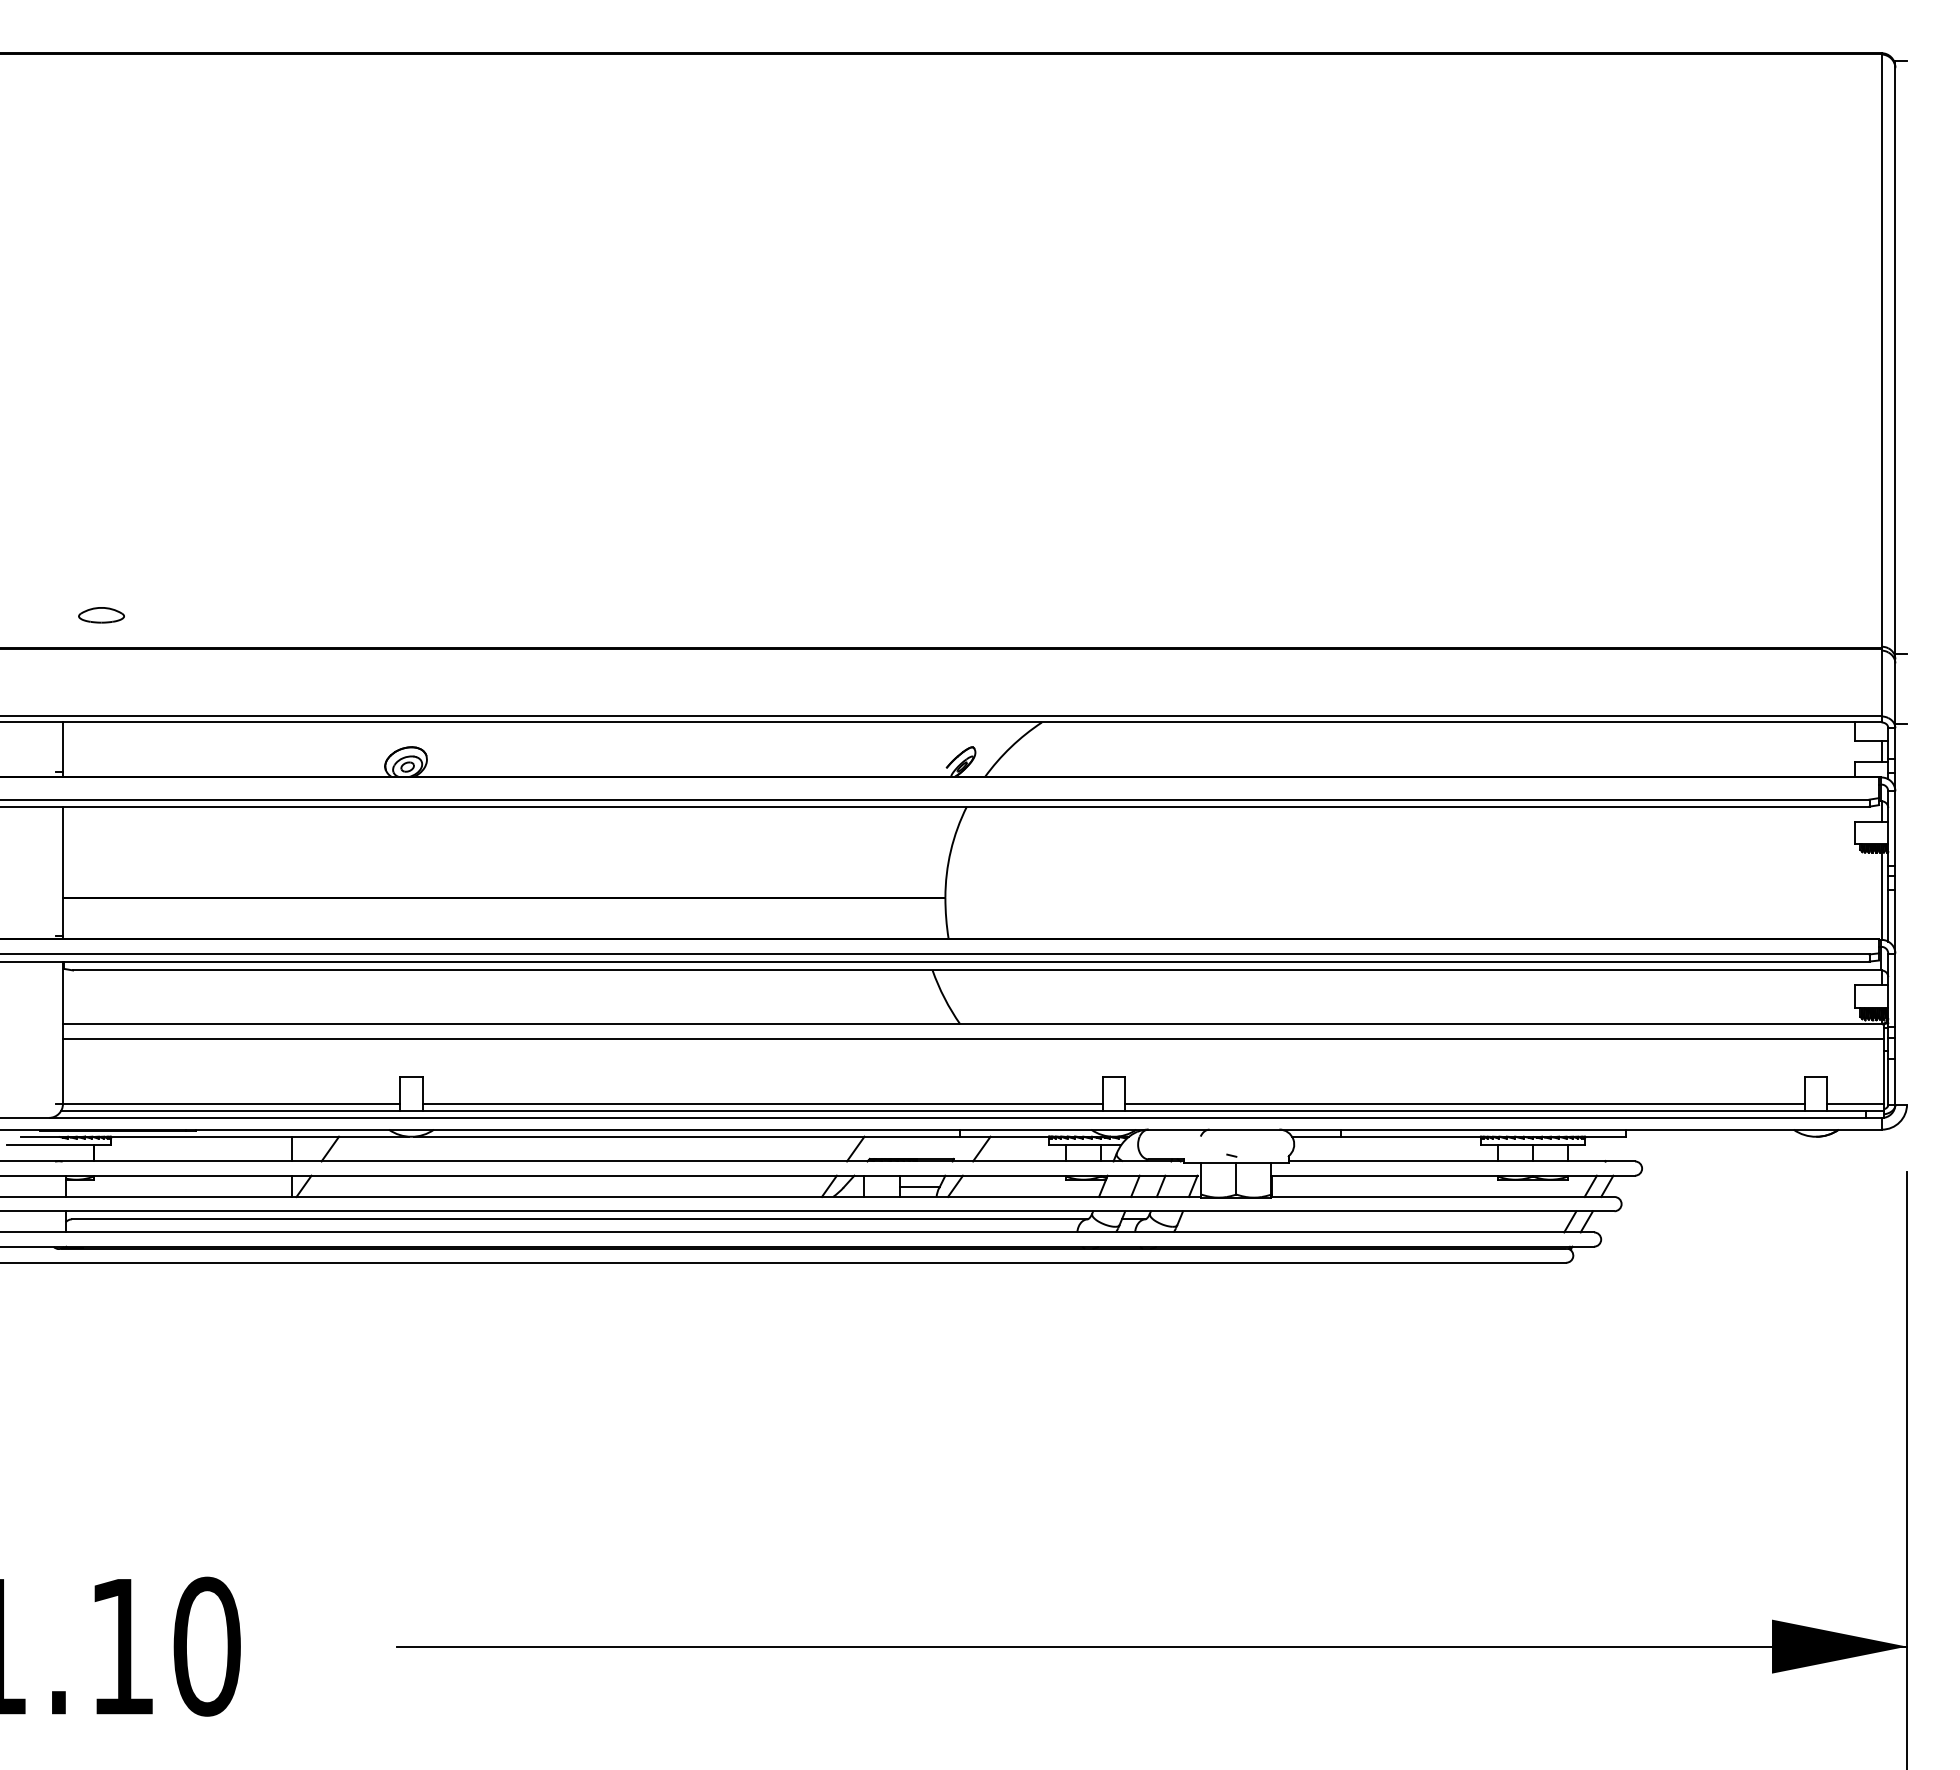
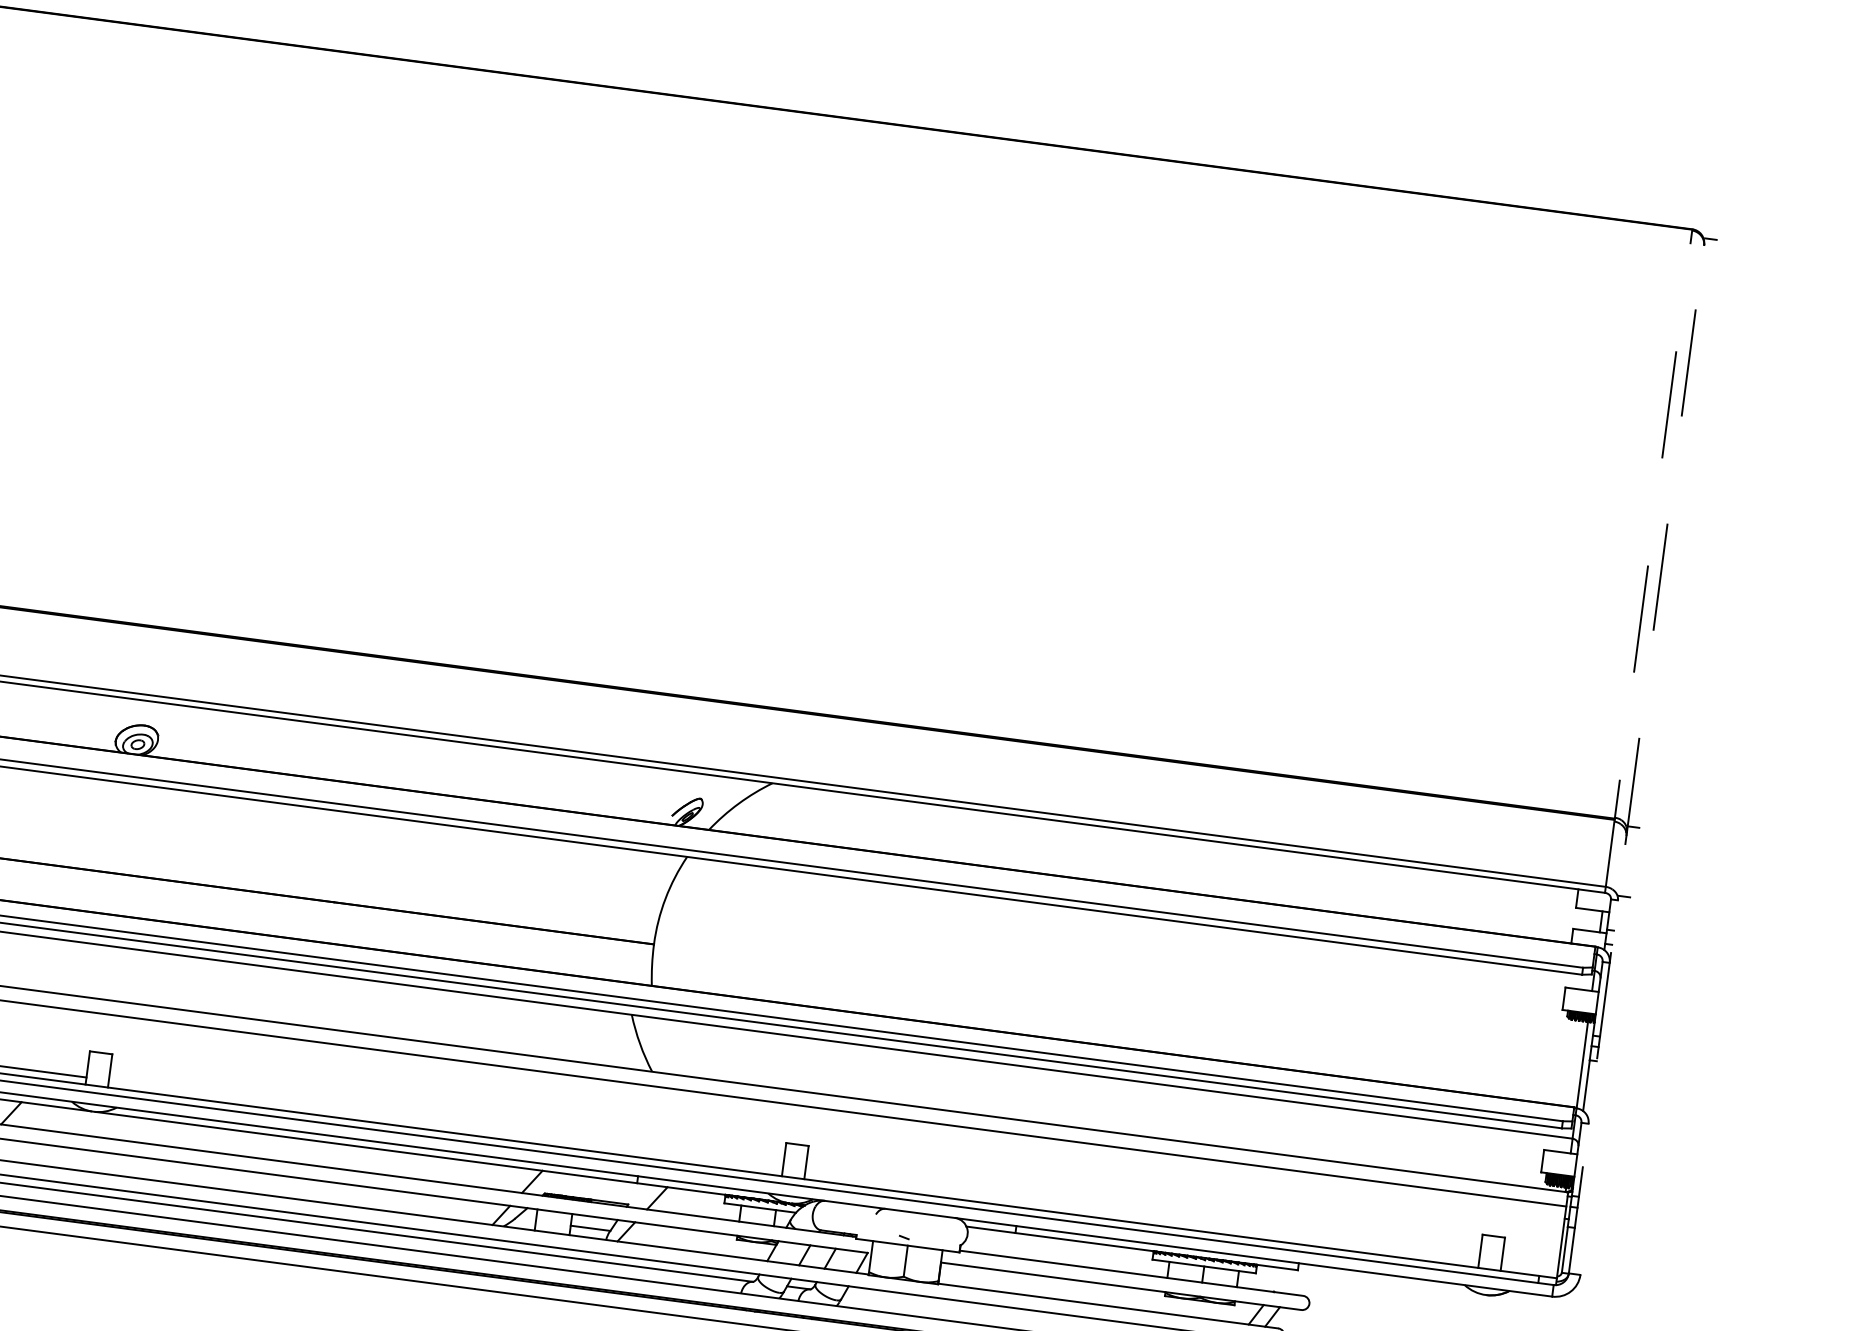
line: (1881, 384) -> (1649, 557), solid -> dashed
line: (1895, 582) -> (1637, 755), solid -> dashed
line: (762, 1103) -> (445, 1124), removed
line: (1464, 1103) -> (1141, 1216), removed
line: (1855, 1103) -> (1529, 1267), removed

